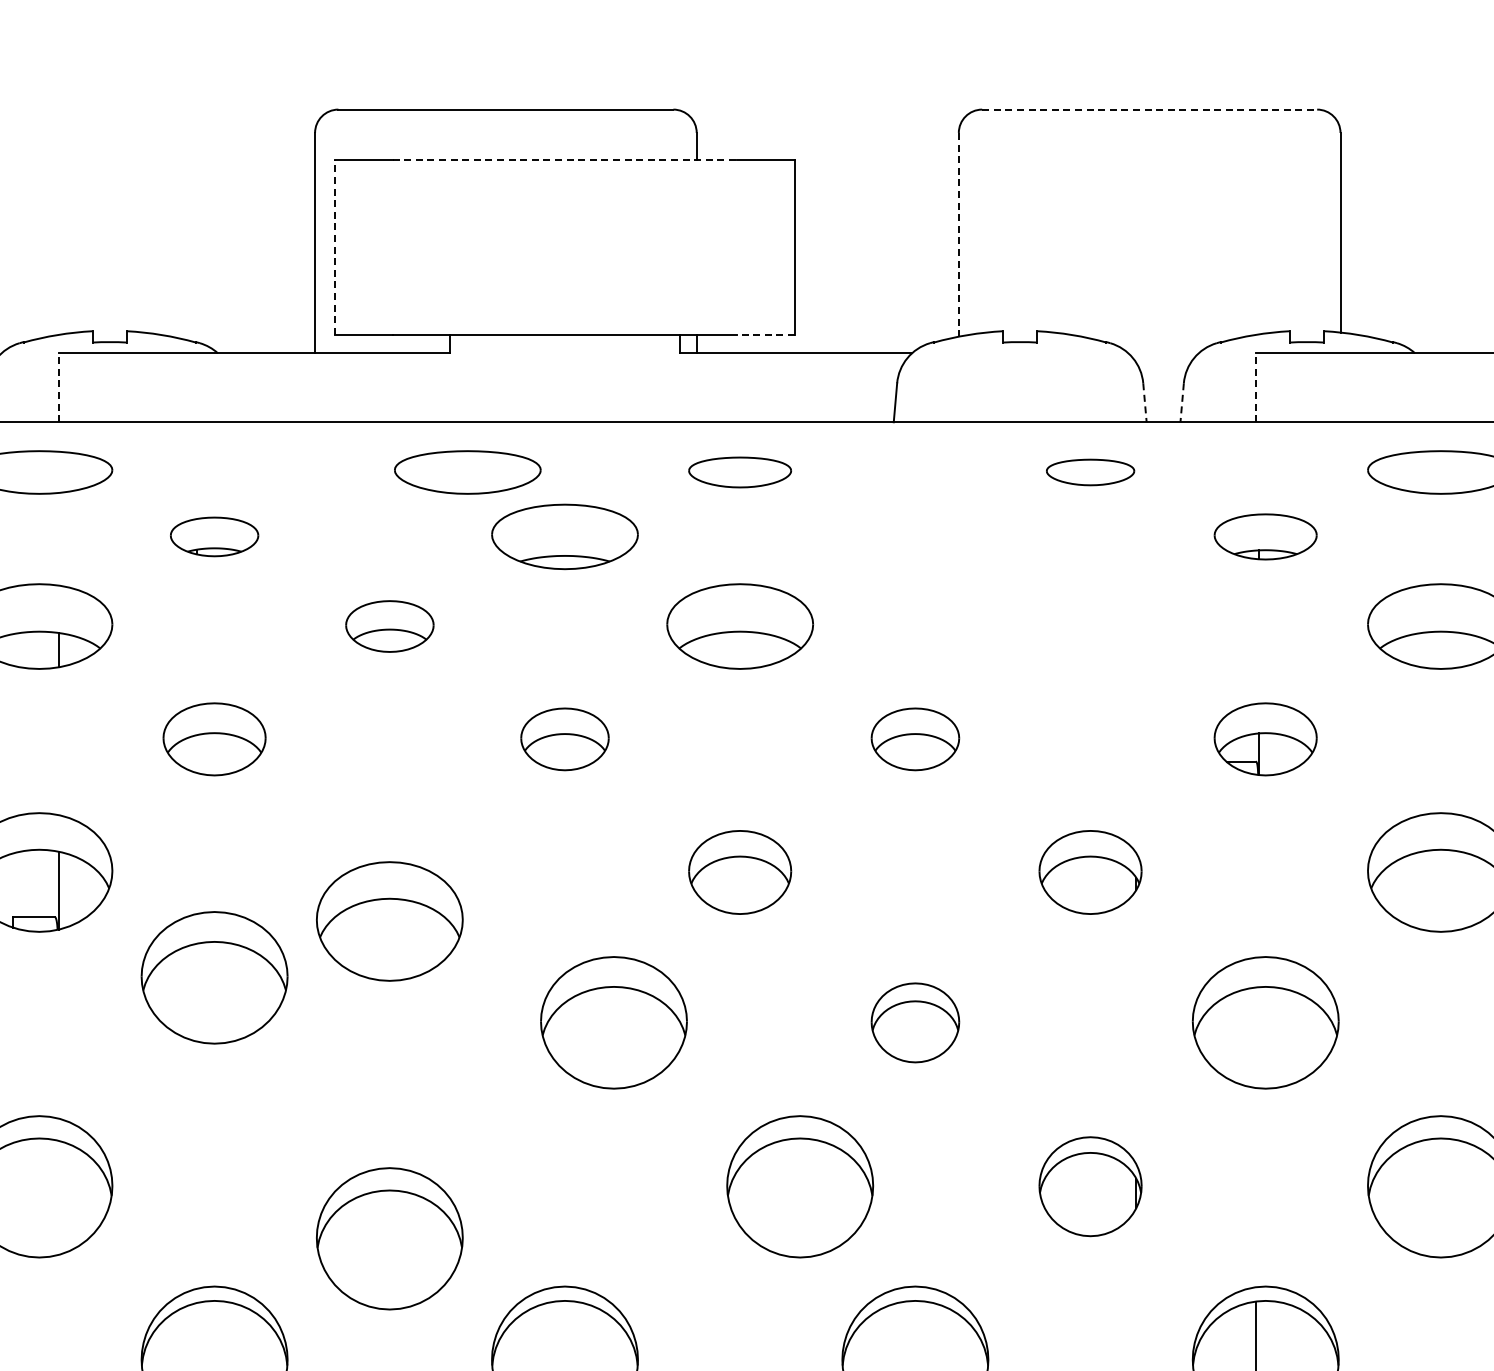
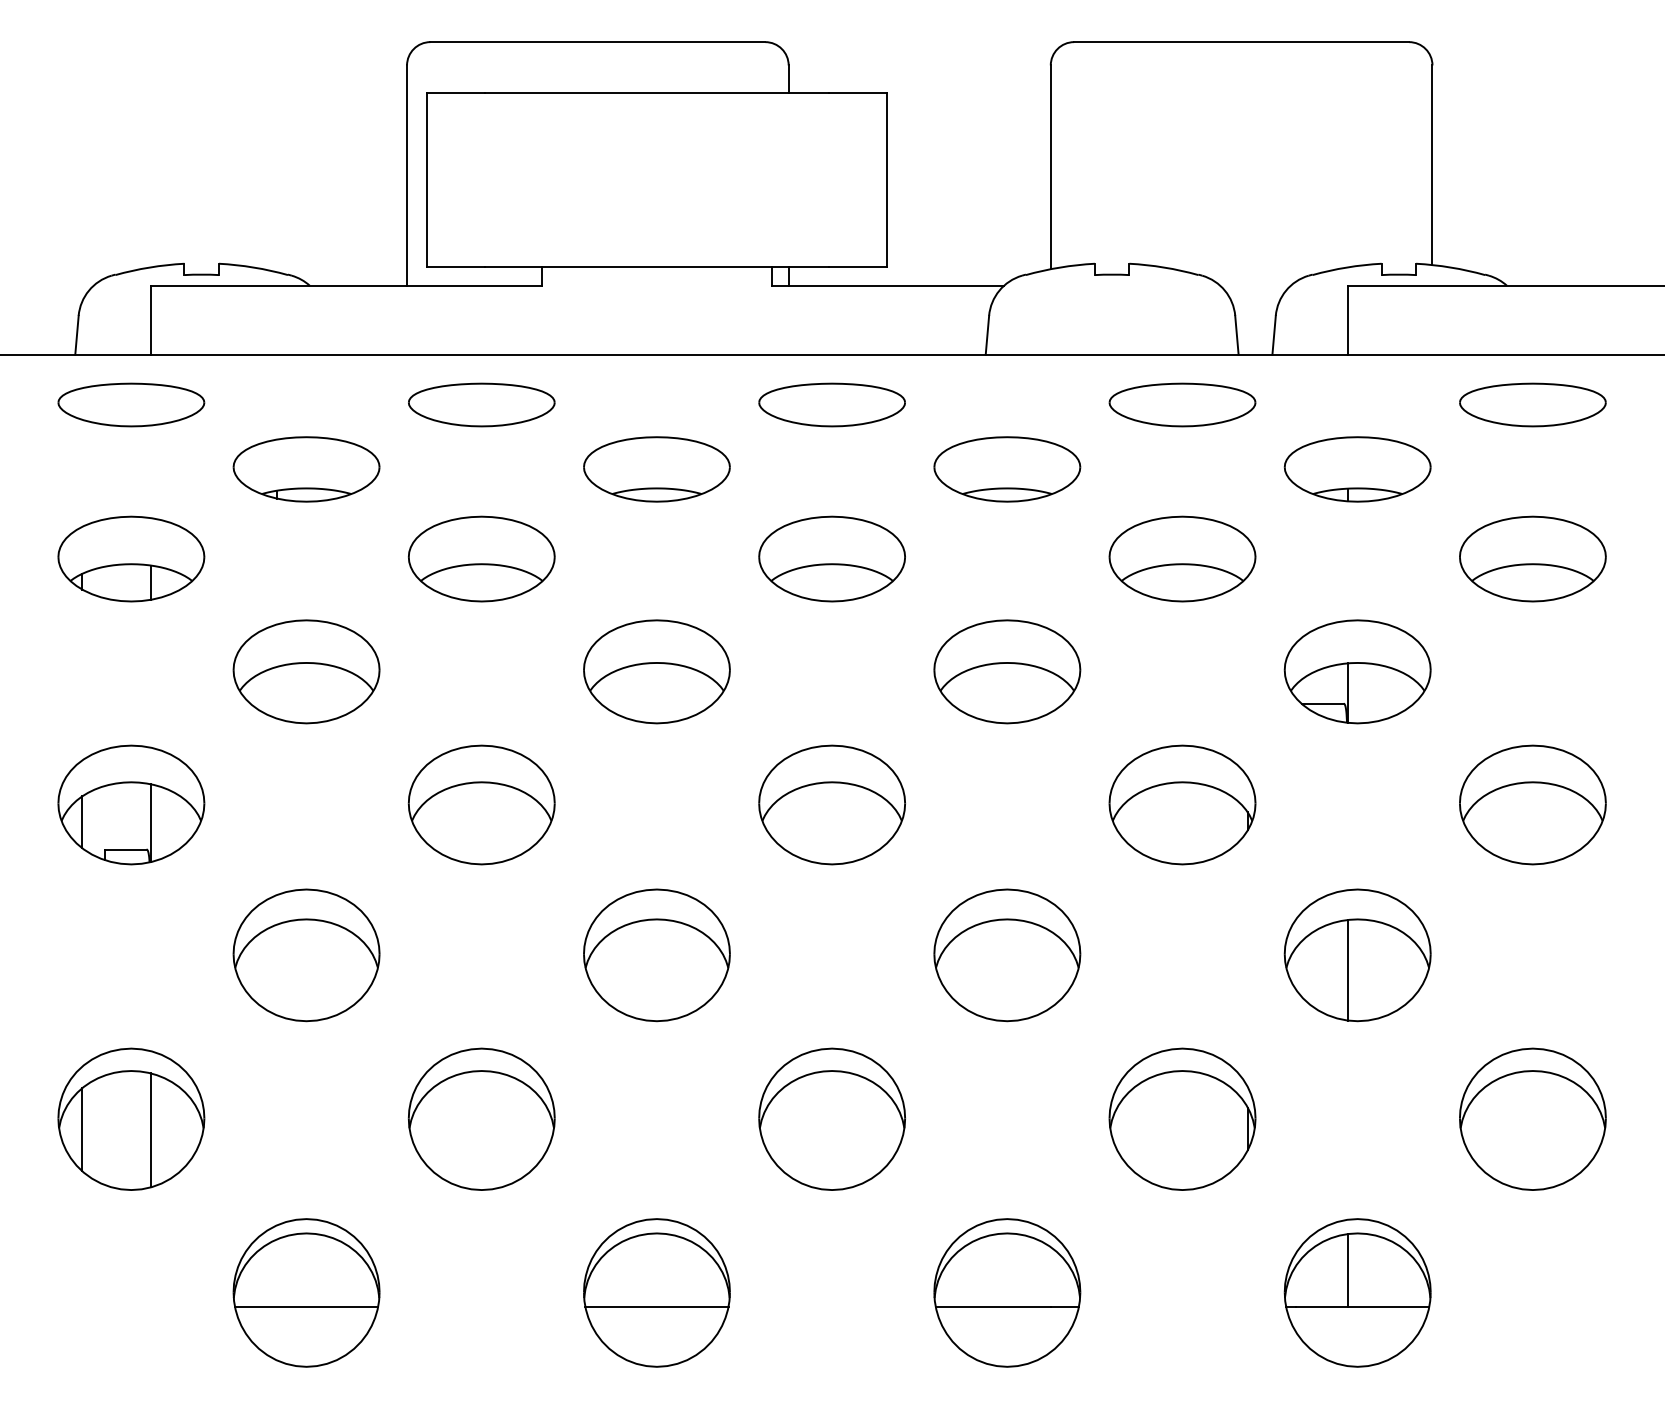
line: (1150, 109) -> (1242, 42), dashed -> solid
line: (565, 159) -> (657, 92), dashed -> solid
line: (958, 234) -> (1050, 167), dashed -> solid
line: (335, 246) -> (427, 179), dashed -> solid
line: (766, 334) -> (858, 267), dashed -> solid
line: (59, 387) -> (151, 320), dashed -> solid
line: (1256, 387) -> (1348, 320), dashed -> solid
line: (1144, 402) -> (1236, 335), dashed -> solid
line: (1182, 402) -> (1274, 335), dashed -> solid
part: (467, 471) -> (481, 404), moved
part: (739, 471) -> (831, 404), size x1.43
part: (1090, 471) -> (1182, 404), size x1.67
part: (214, 536) -> (306, 469), size x1.67
part: (915, 536) -> (1007, 469), added
part: (1265, 536) -> (1357, 469), size x1.43
part: (389, 625) -> (481, 558), size x1.67
part: (1090, 625) -> (1182, 558), added
part: (214, 738) -> (306, 671), size x1.43
part: (564, 738) -> (656, 671), size x1.67
part: (915, 738) -> (1007, 671), size x1.67
part: (1265, 738) -> (1357, 671), size x1.43
part: (739, 871) -> (831, 804), size x1.43
part: (1090, 871) -> (1182, 804), size x1.43
part: (389, 920) -> (481, 804), moved
part: (214, 977) -> (306, 955), moved
part: (613, 1022) -> (656, 955), moved
part: (915, 1022) -> (1007, 955), size x1.67
line: (1256, 1036) -> (1348, 969), added
part: (799, 1185) -> (831, 1118), moved
part: (1090, 1185) -> (1182, 1118), size x1.43
line: (59, 1197) -> (151, 1130), added
part: (389, 1237) -> (481, 1118), moved

